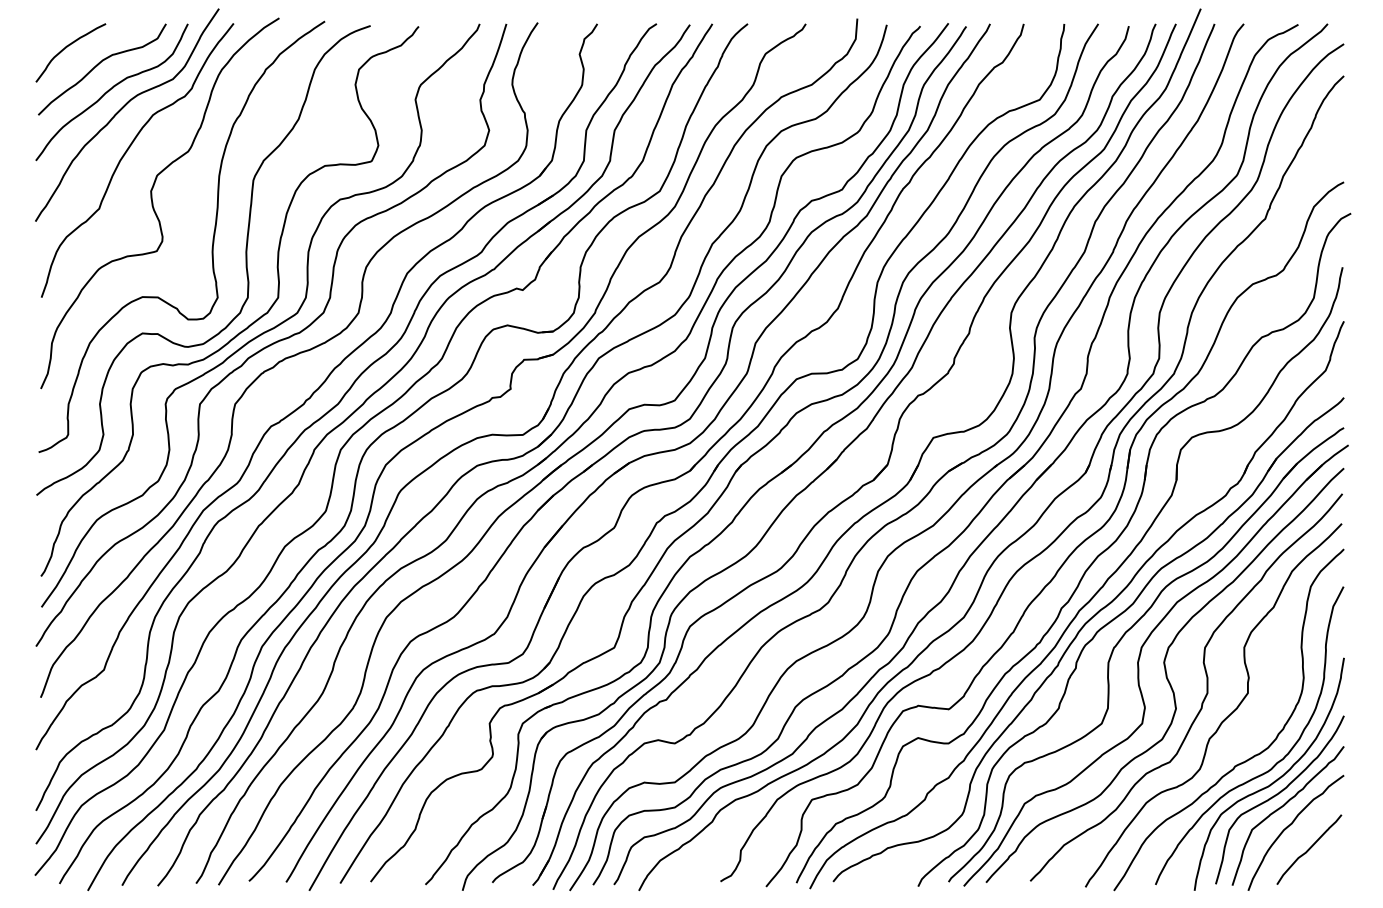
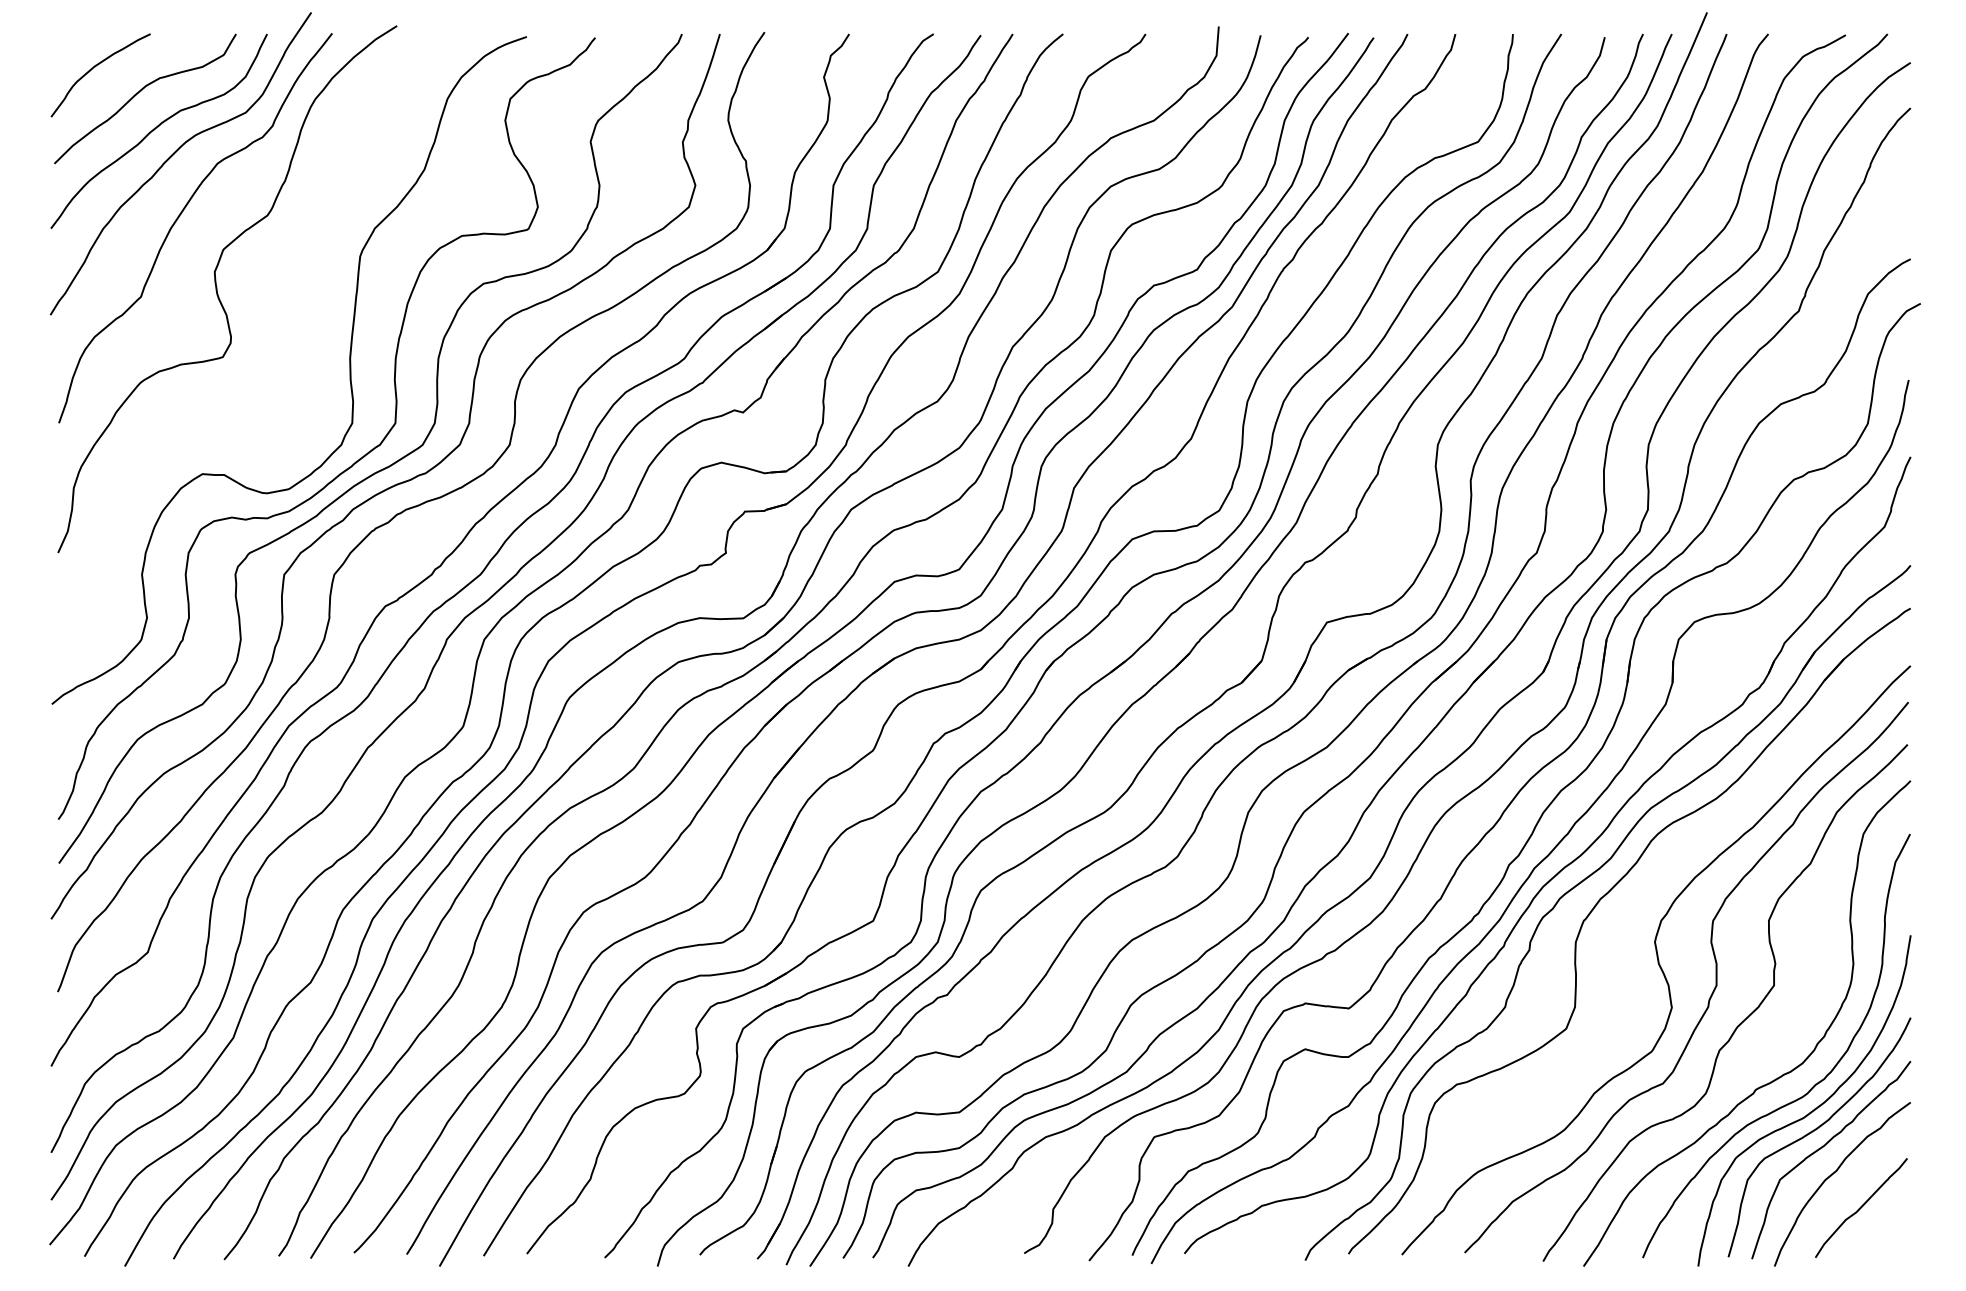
curve: (212, 238) -> (302, 339), removed
part: (1139, 667) -> (1619, 949), removed

